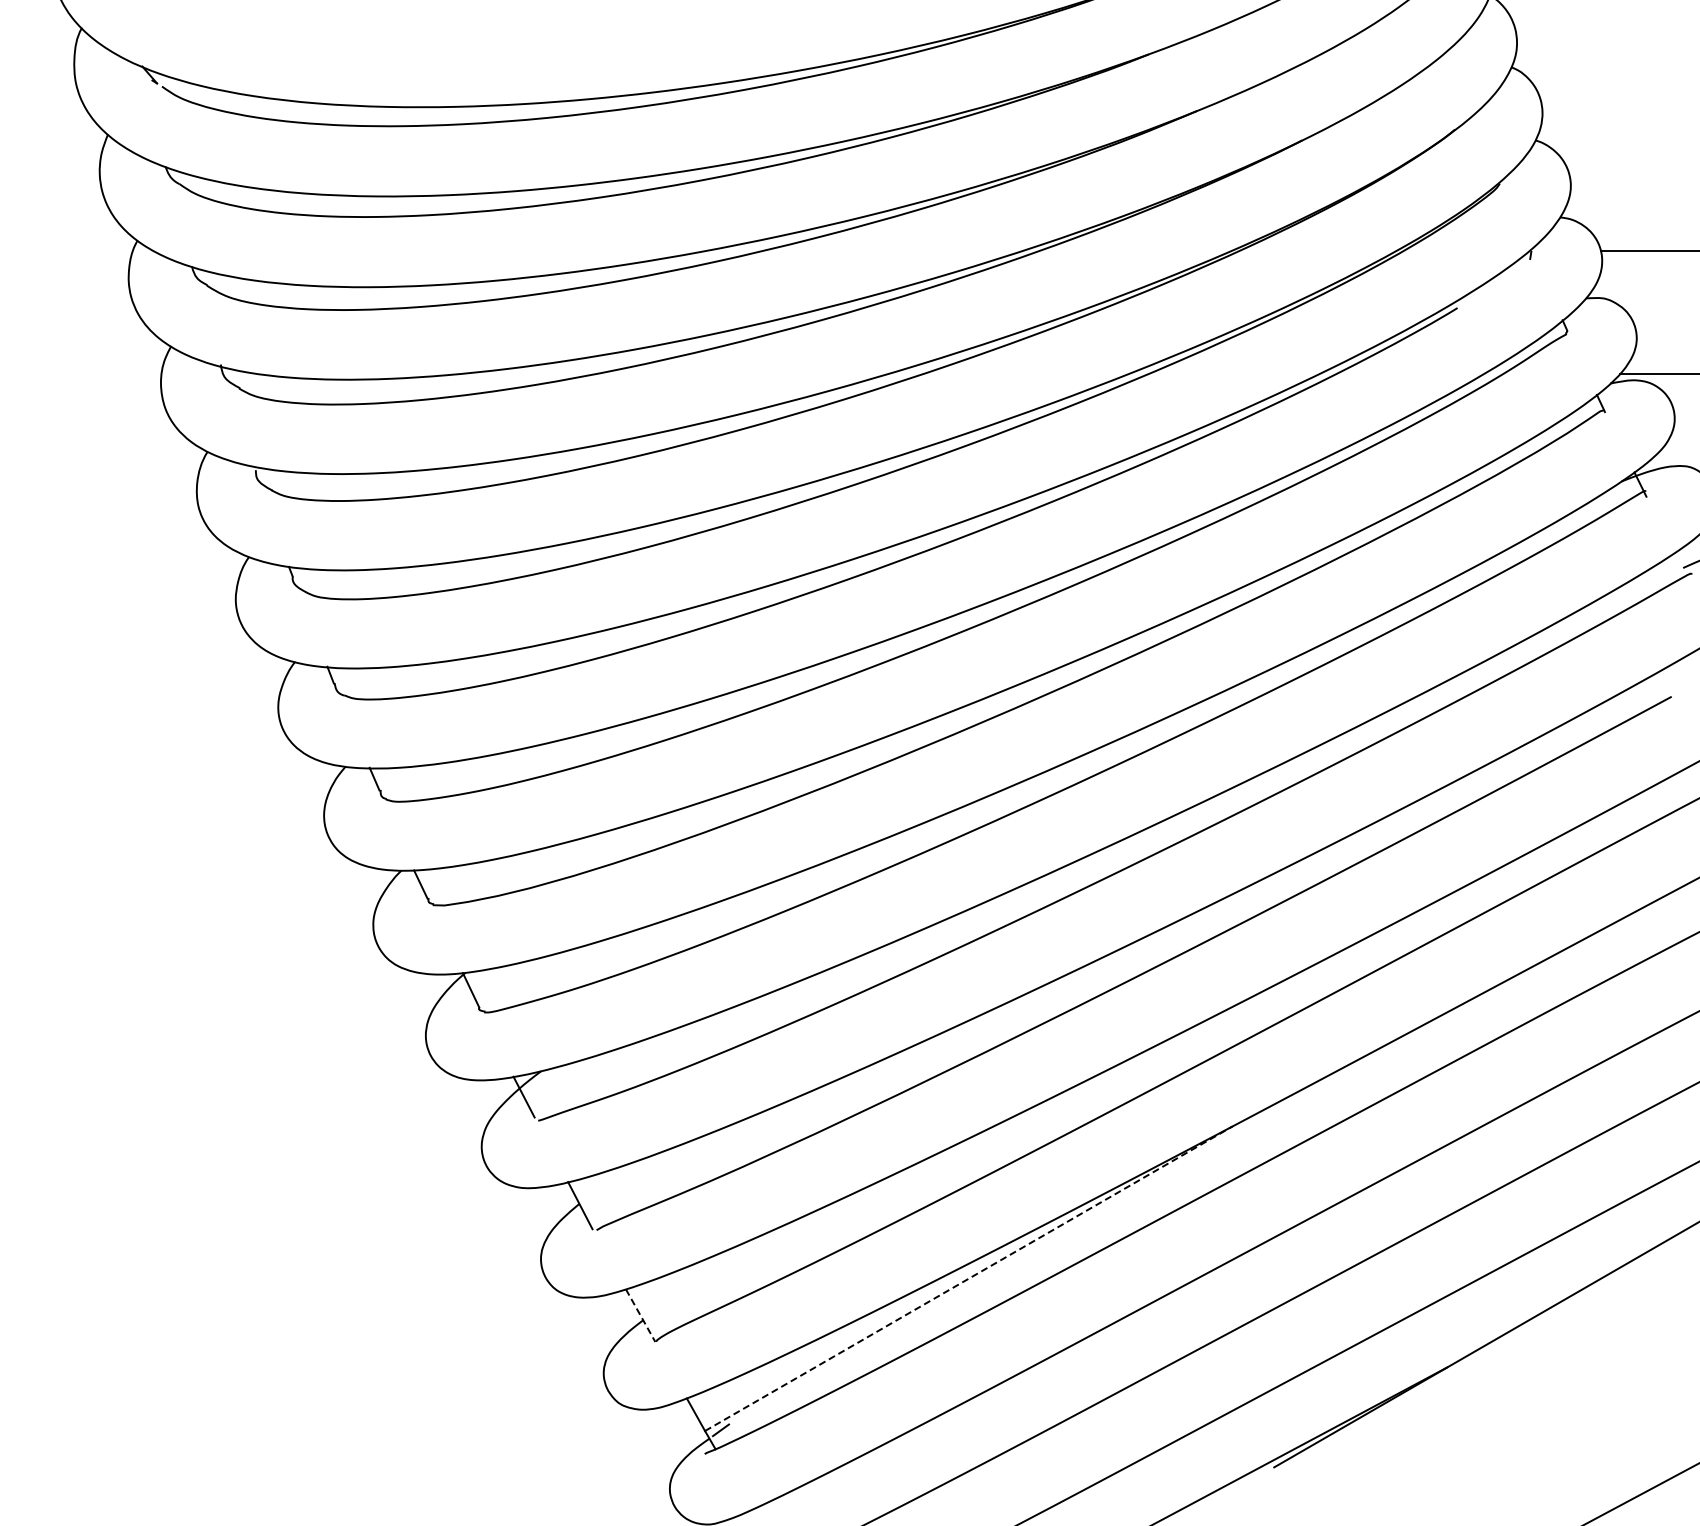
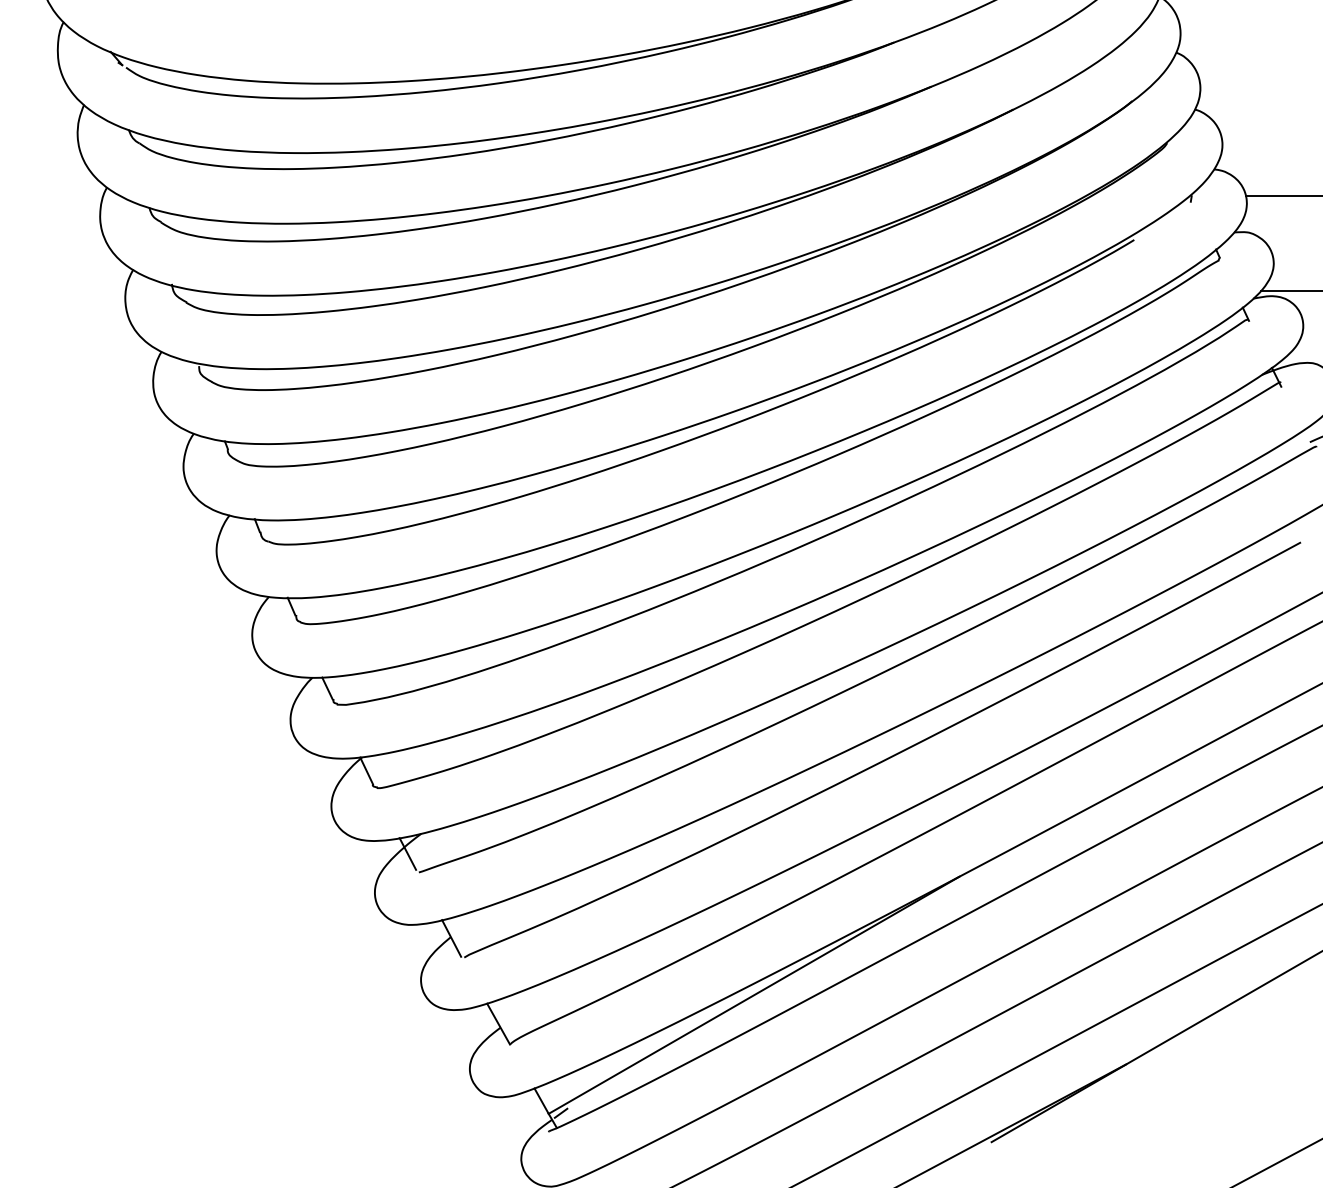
line: (968, 1278) -> (753, 995), dashed -> solid
line: (640, 1316) -> (498, 1024), dashed -> solid

